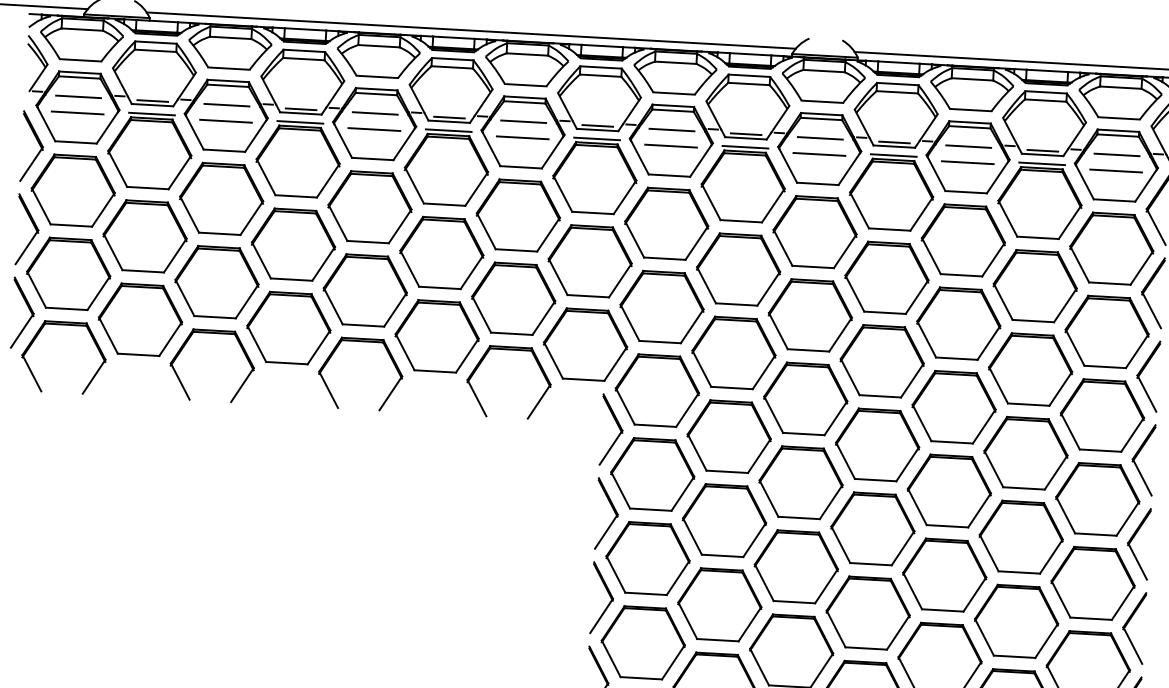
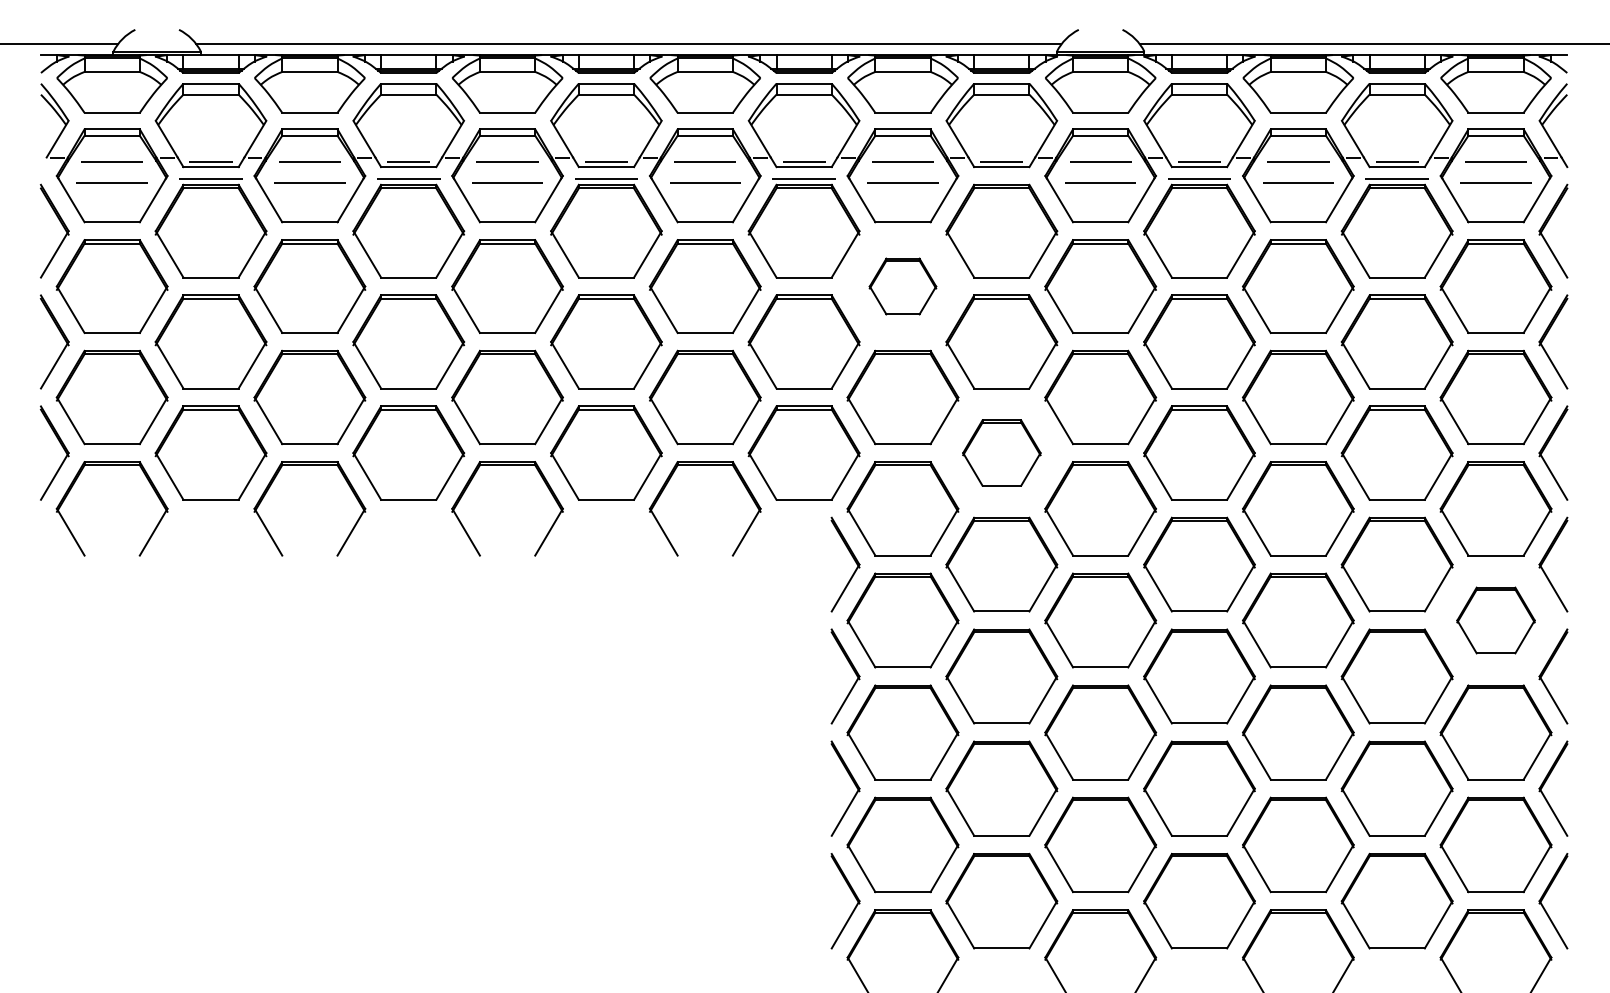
line: (745, 146) -> (1001, 178), removed
part: (666, 223) -> (902, 286), size x0.6
part: (733, 352) -> (1001, 452), size x0.7
part: (1097, 499) -> (1495, 620), size x0.7

